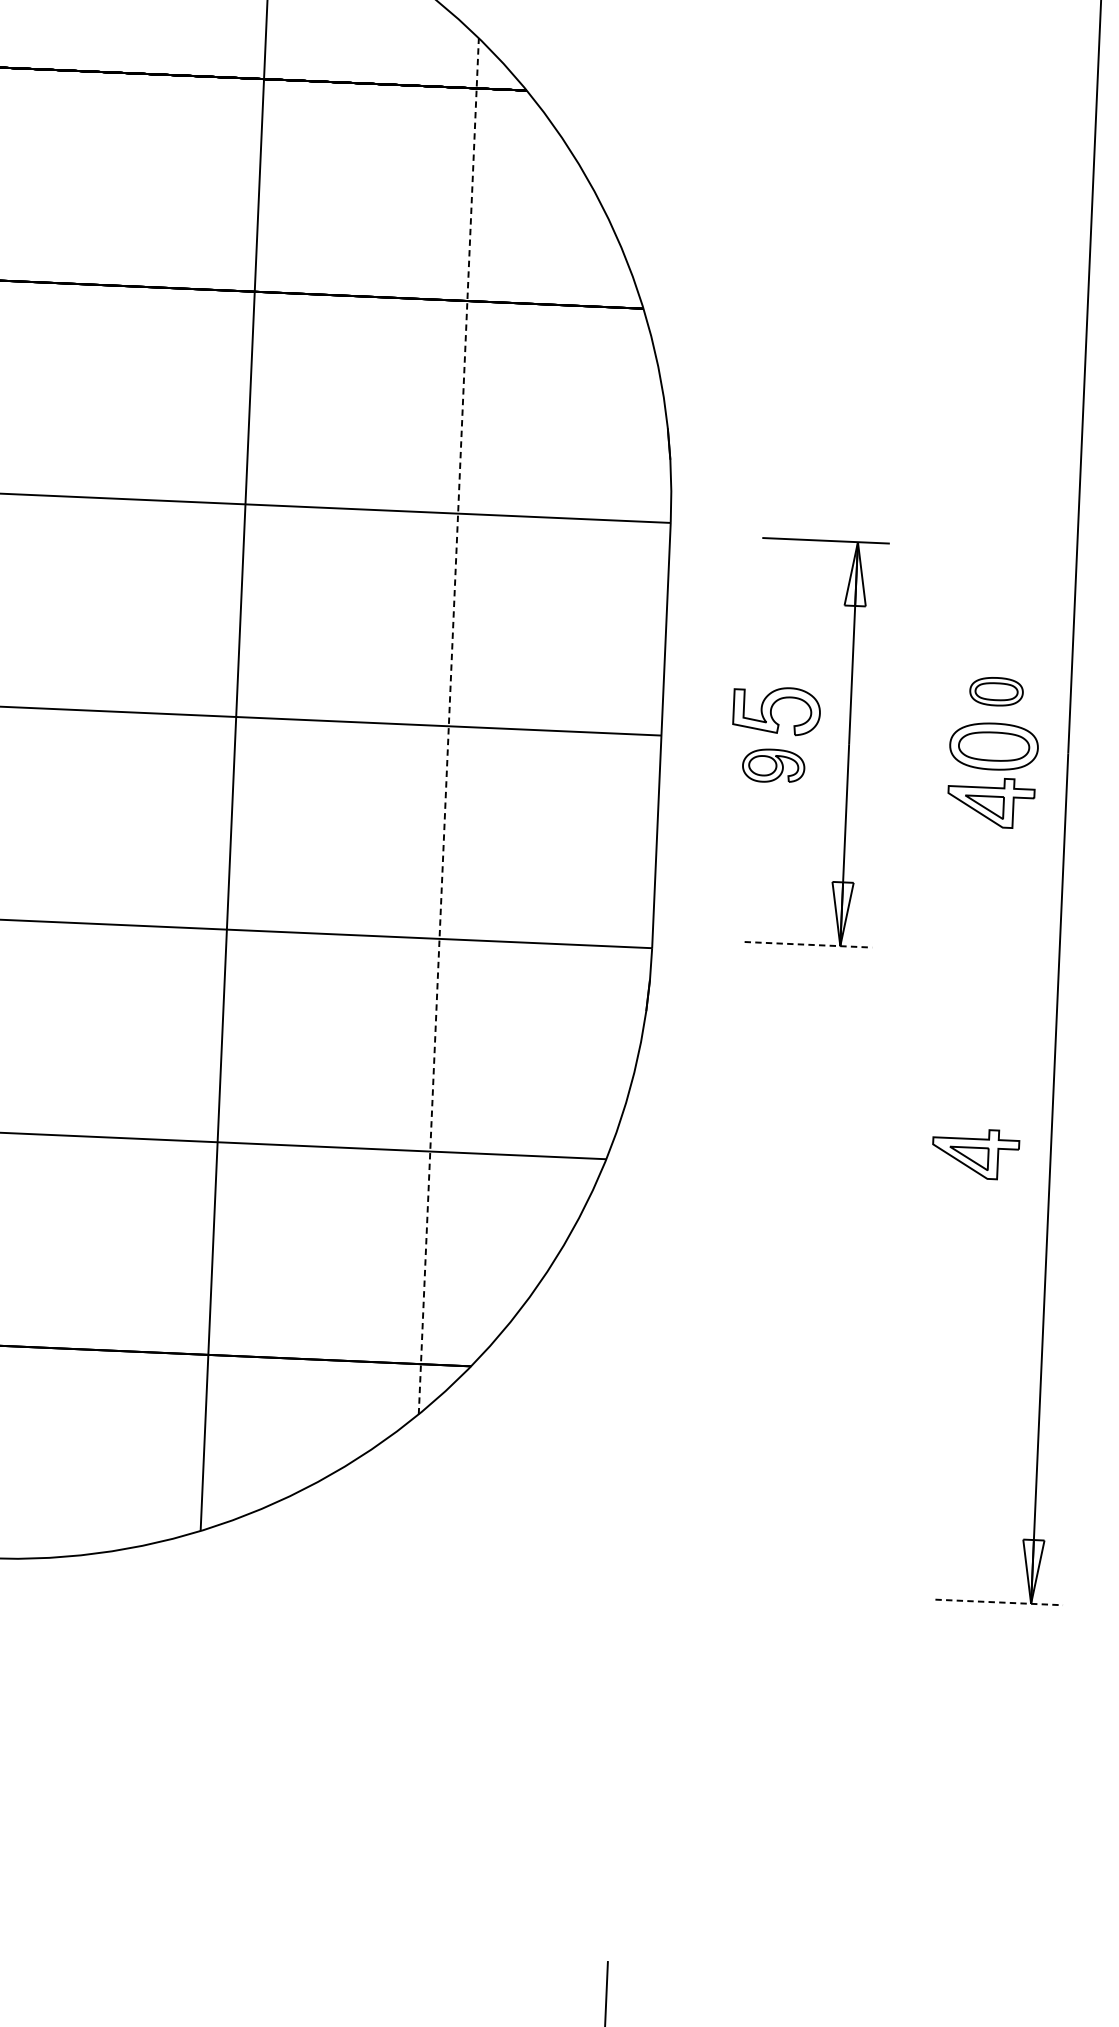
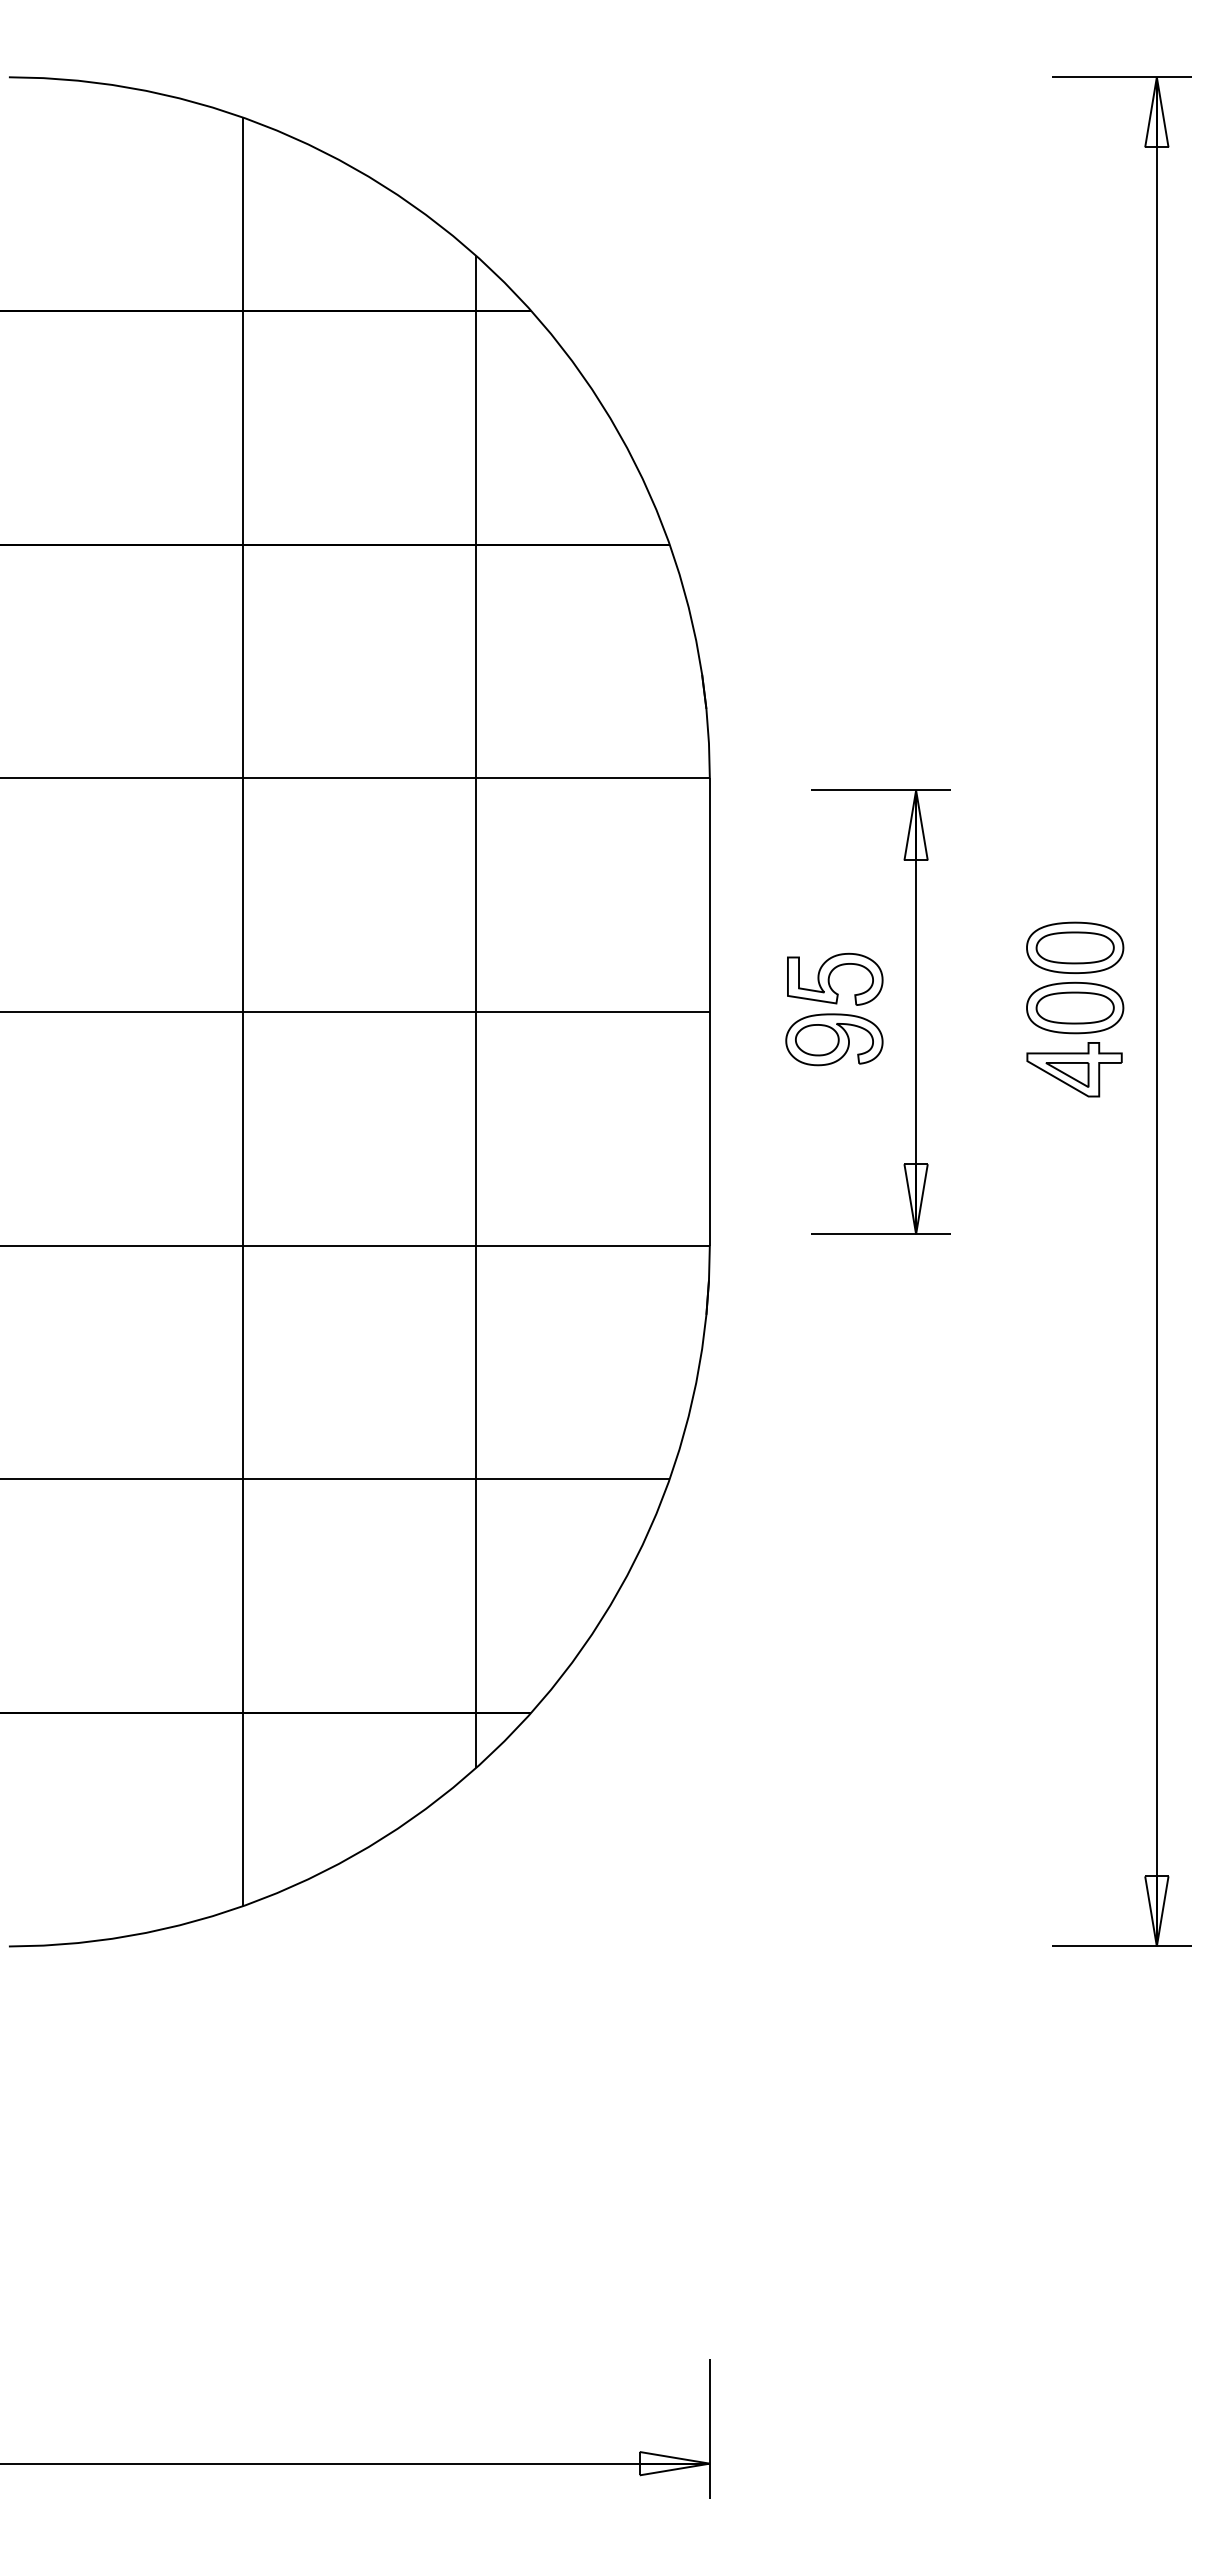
part: (996, 691) -> (1075, 947), size x1.67
line: (449, 725) -> (476, 1011), dashed -> solid
part: (773, 765) -> (834, 1039), size x1.43
line: (808, 944) -> (881, 1234), dashed -> solid
part: (975, 1153) -> (1074, 1455), removed
line: (999, 1602) -> (1122, 1946), dashed -> solid

